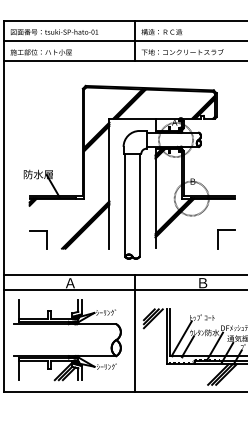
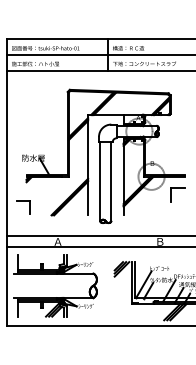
part: (225, 238) -> (177, 194), moved
part: (38, 239) -> (23, 207), moved
line: (134, 333) -> (107, 280), removed

